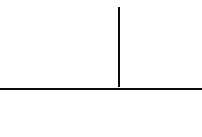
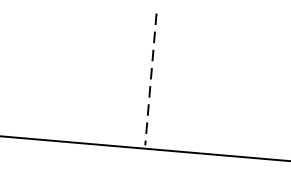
line: (119, 47) -> (151, 79), solid -> dashed

